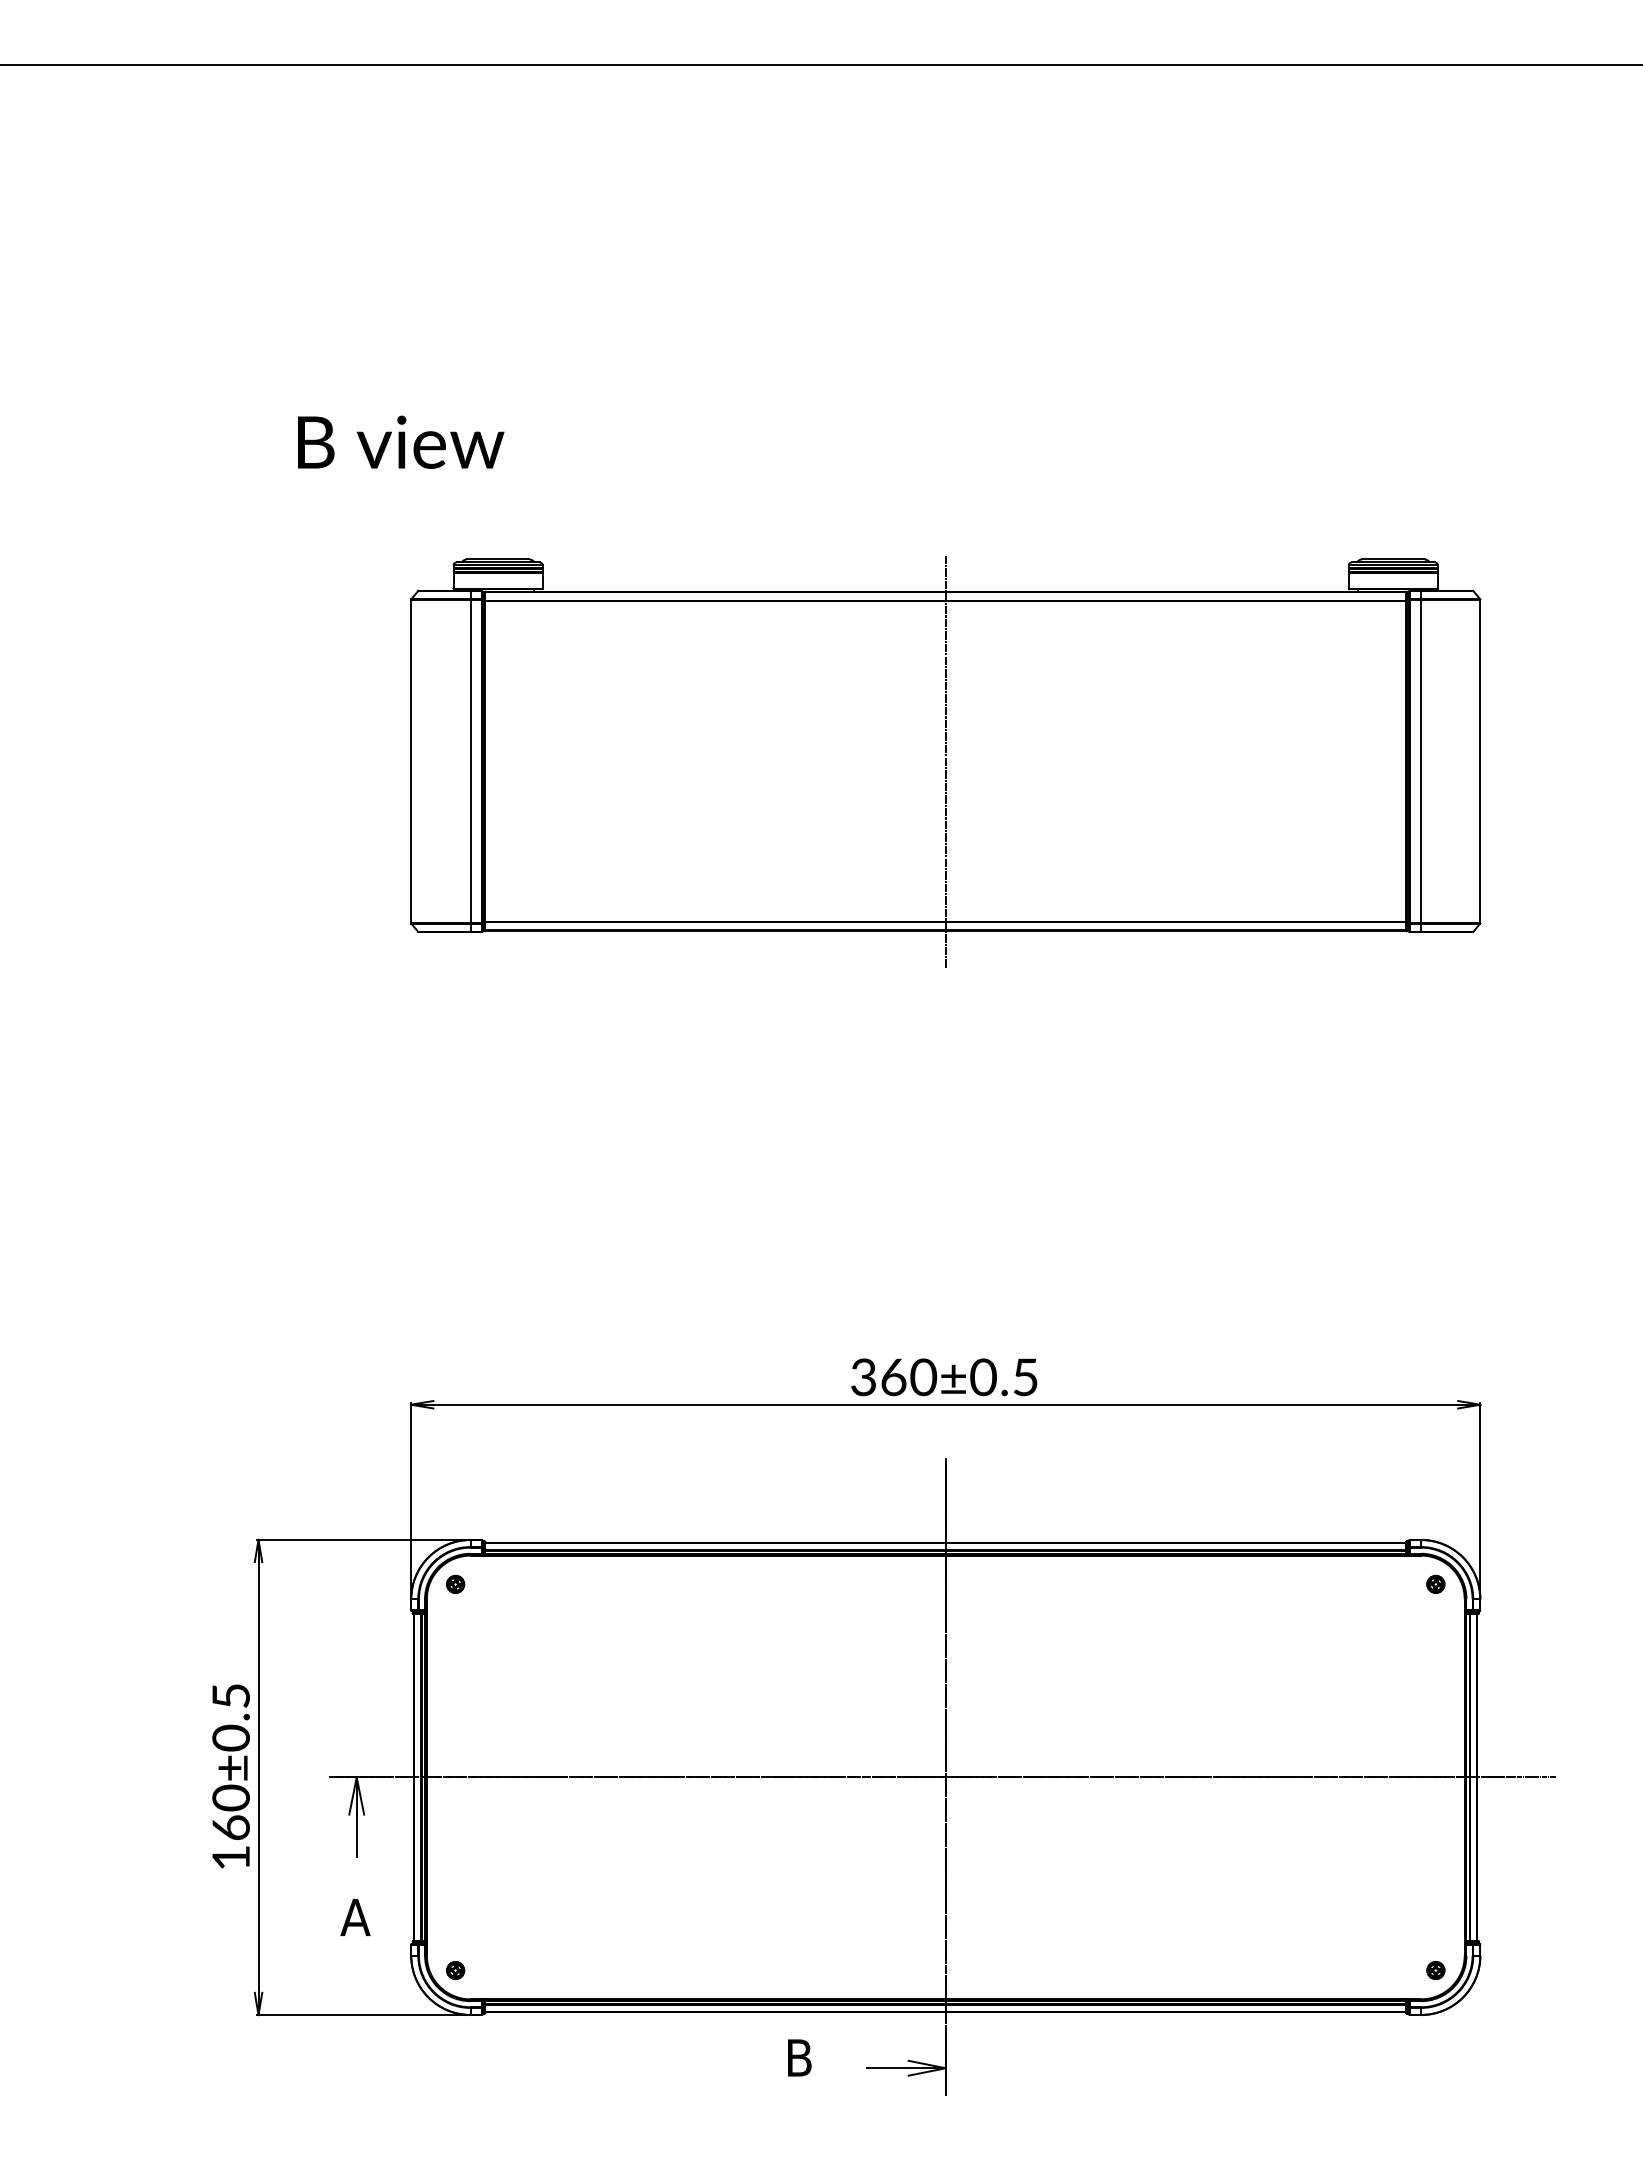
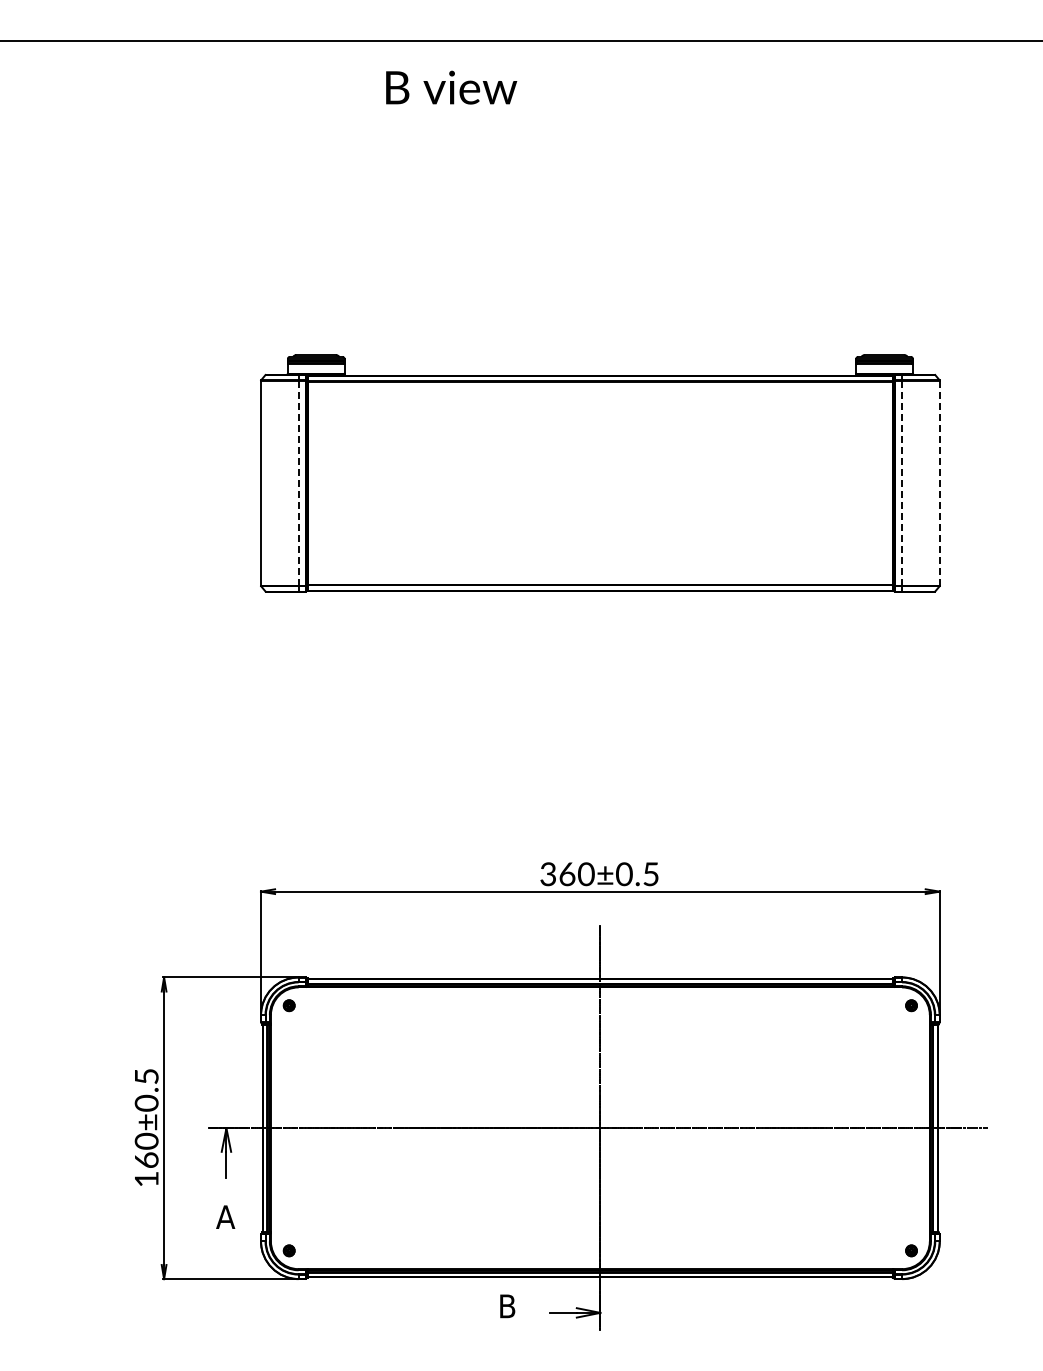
text: (400, 442) -> (451, 87), moved
line: (470, 761) -> (298, 483), solid -> dashed
line: (945, 761) -> (600, 483), removed
line: (1421, 761) -> (902, 483), solid -> dashed
line: (1479, 761) -> (939, 483), solid -> dashed

